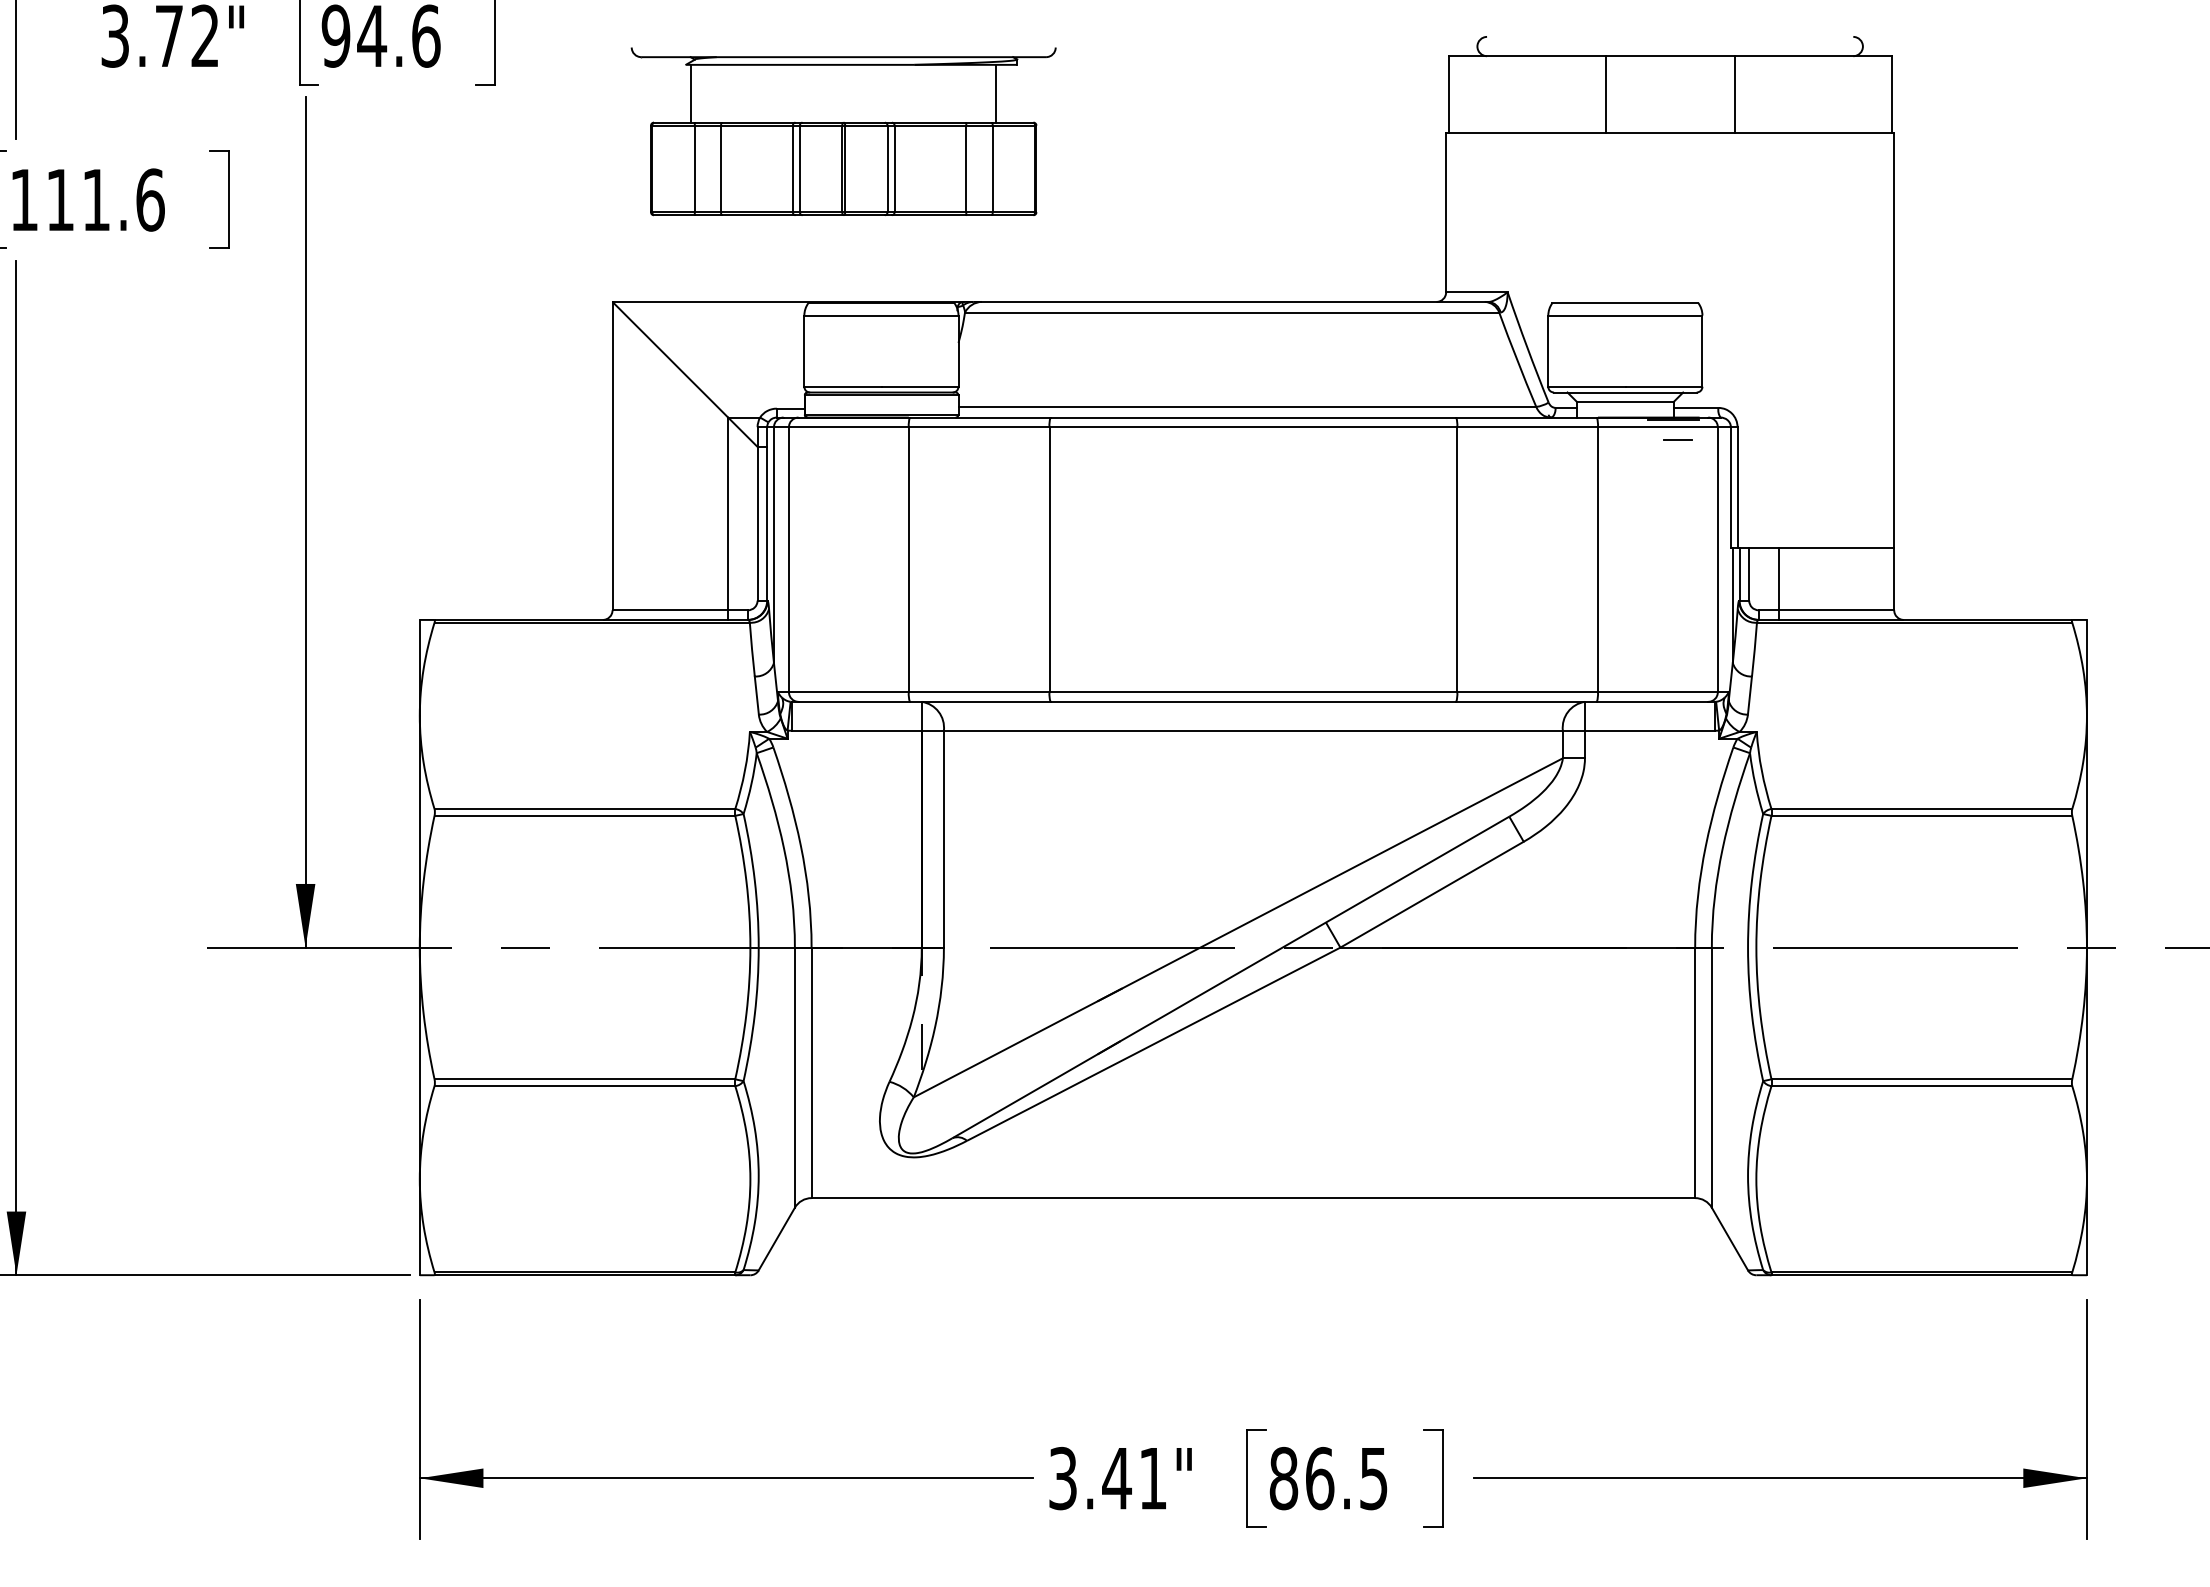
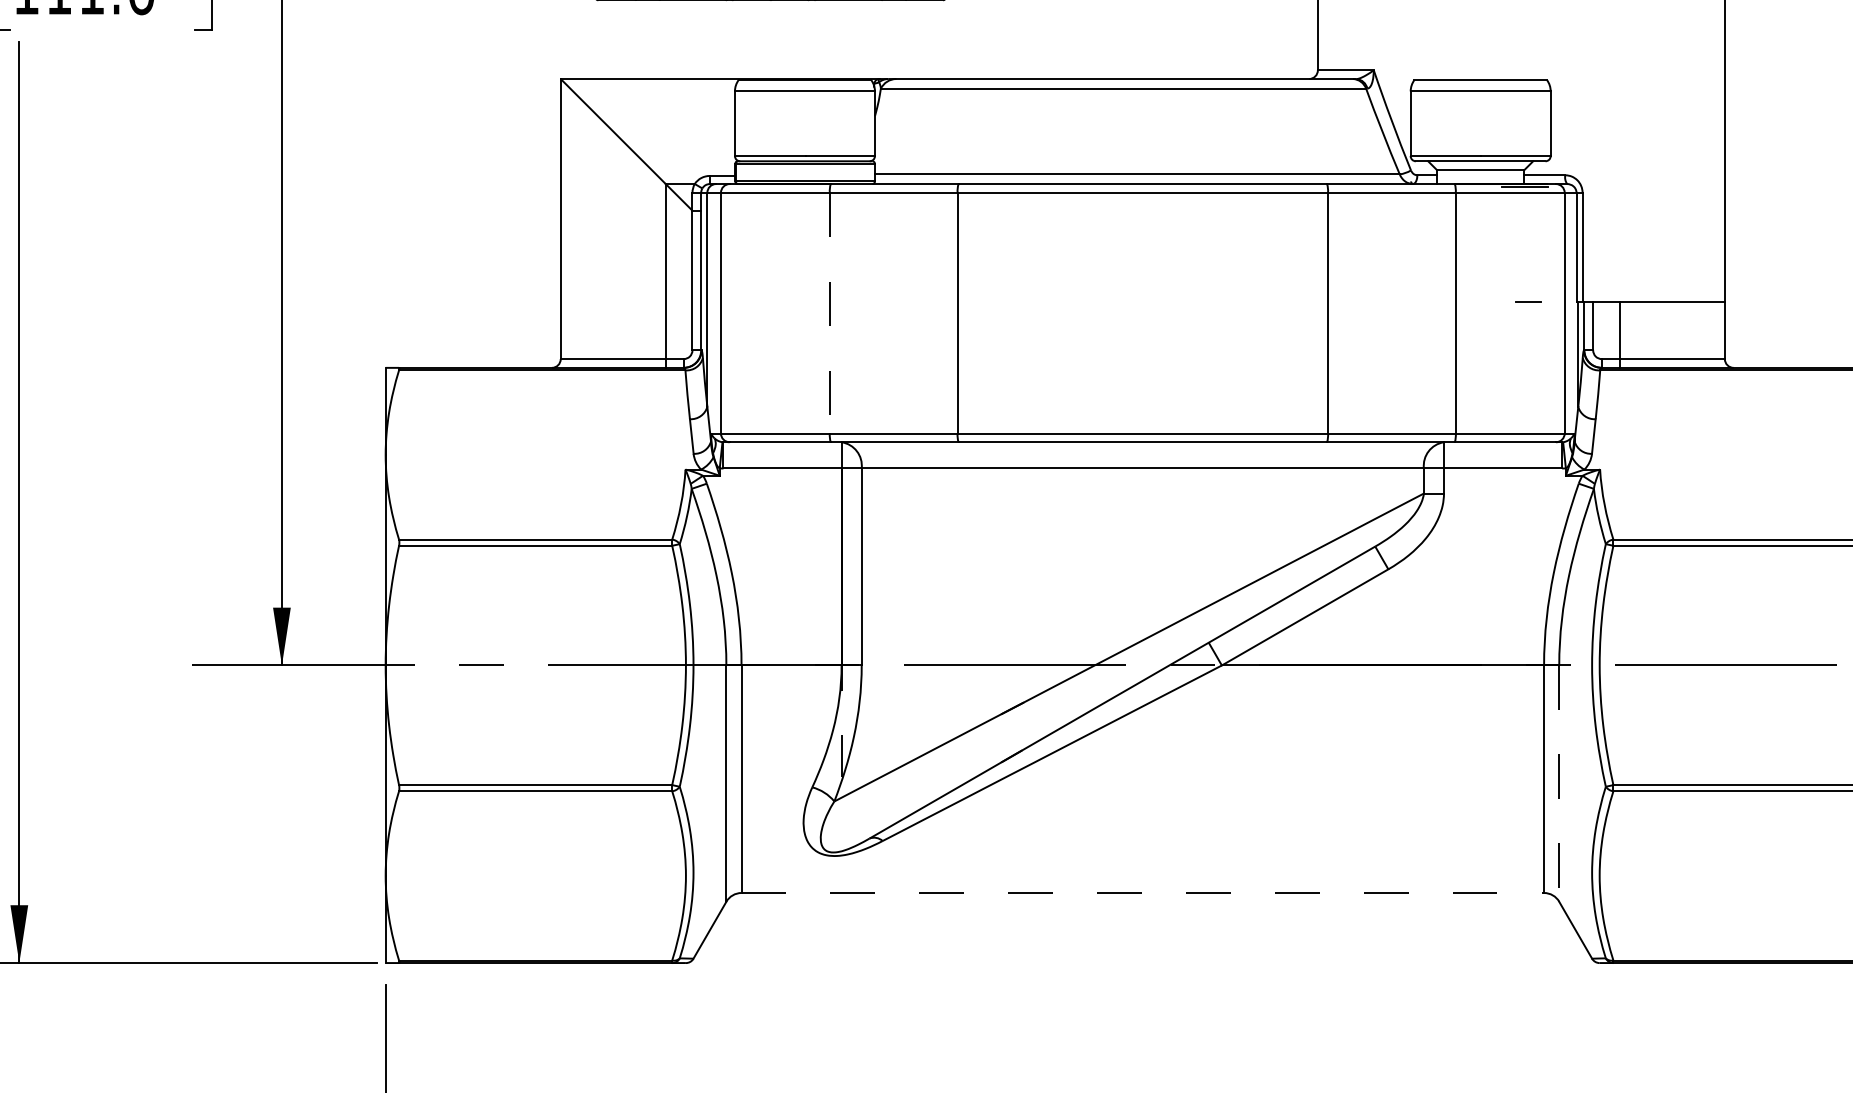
line: (1677, 439) -> (1528, 302), moved
line: (908, 560) -> (829, 313), solid -> dashed
line: (1711, 1078) -> (1558, 784), solid -> dashed
line: (1253, 1198) -> (1142, 893), solid -> dashed

